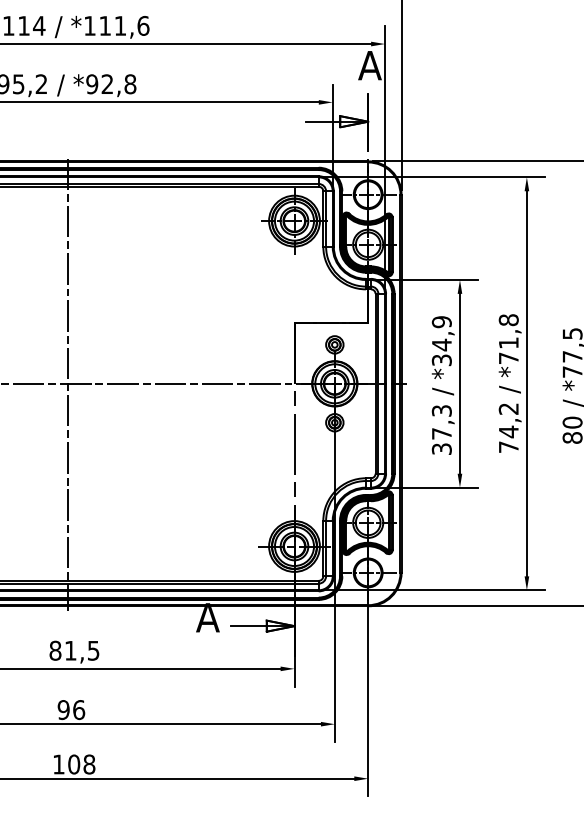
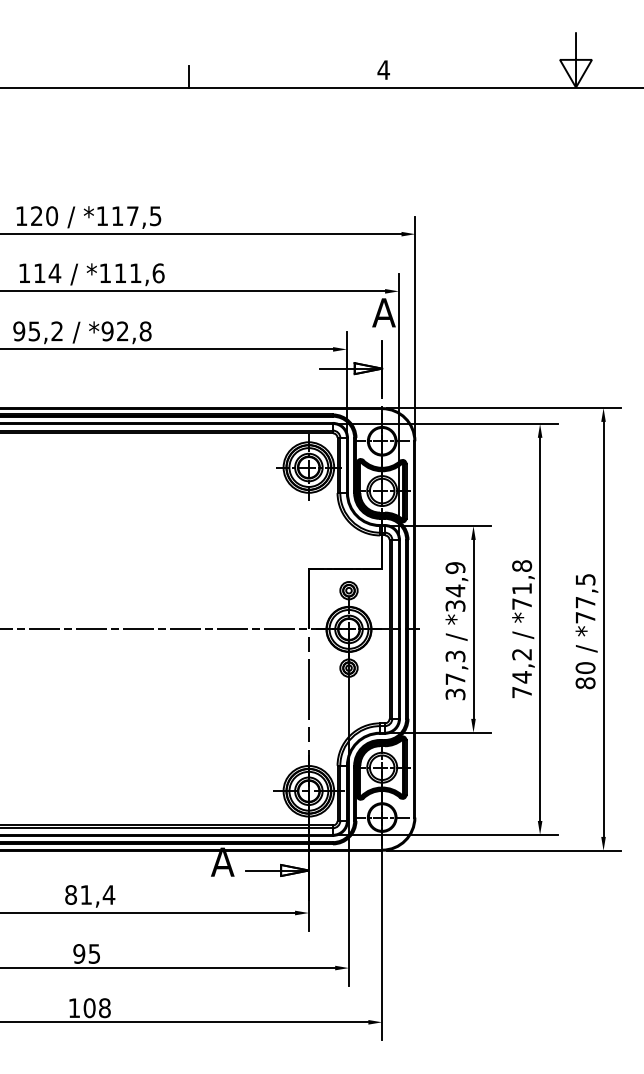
line: (67, 384) -> (83, 630), removed
text: (93, 650) -> (108, 894), 81,5 -> 81,4
text: (79, 709) -> (94, 953), 96 -> 95

